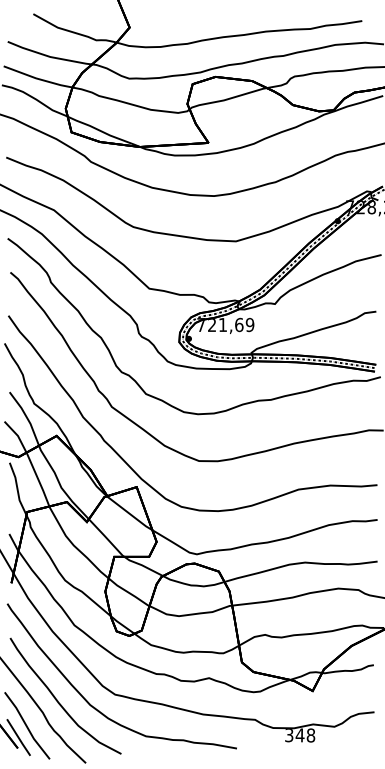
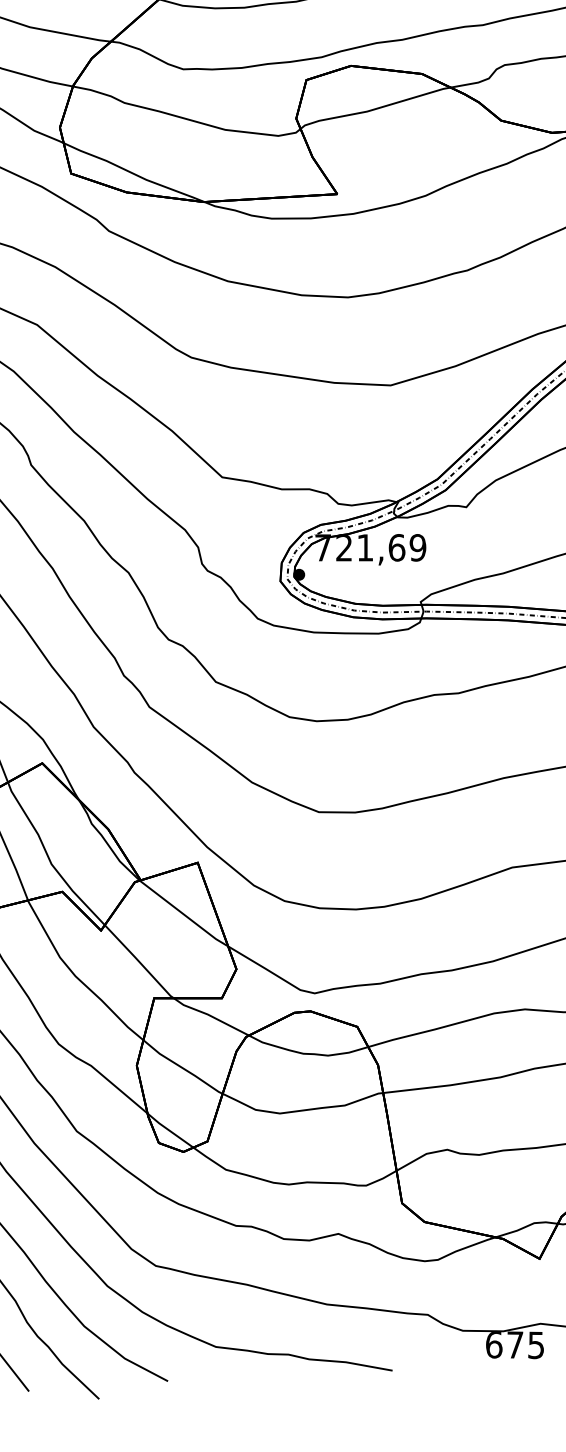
text: (300, 735) -> (515, 1345), 348 -> 675

